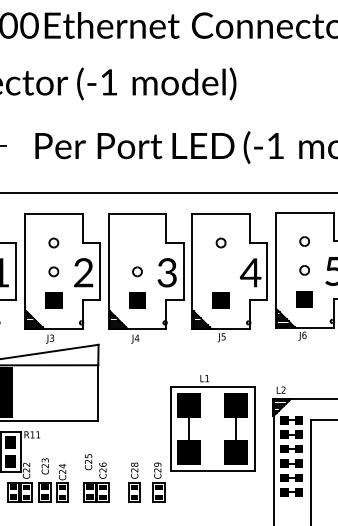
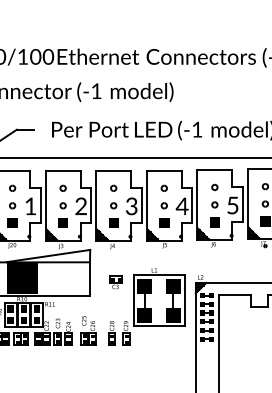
part: (137, 241) -> (113, 187), added
part: (219, 271) -> (163, 205), added
part: (140, 398) -> (115, 282), added

